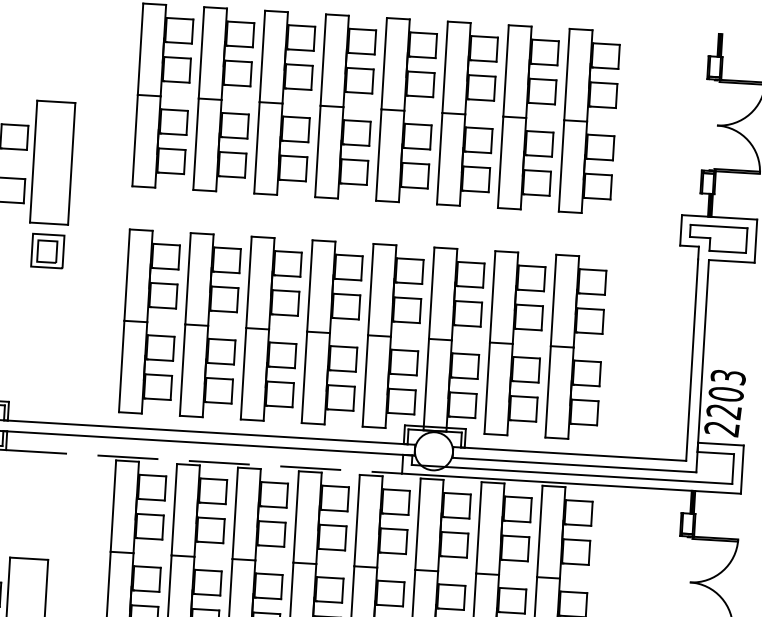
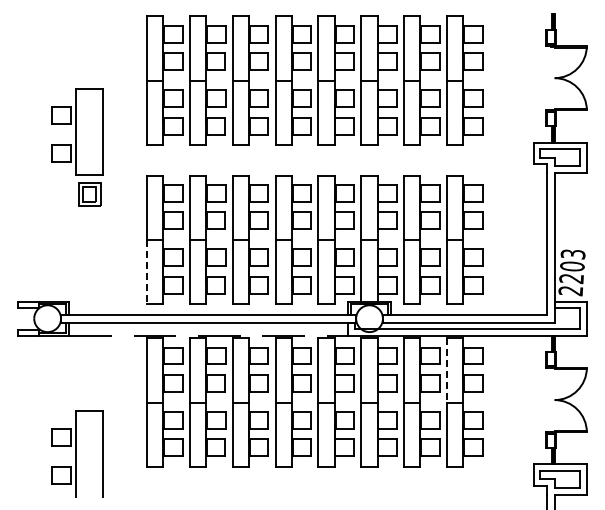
line: (121, 366) -> (146, 272), solid -> dashed
line: (540, 532) -> (447, 371), solid -> dashed

